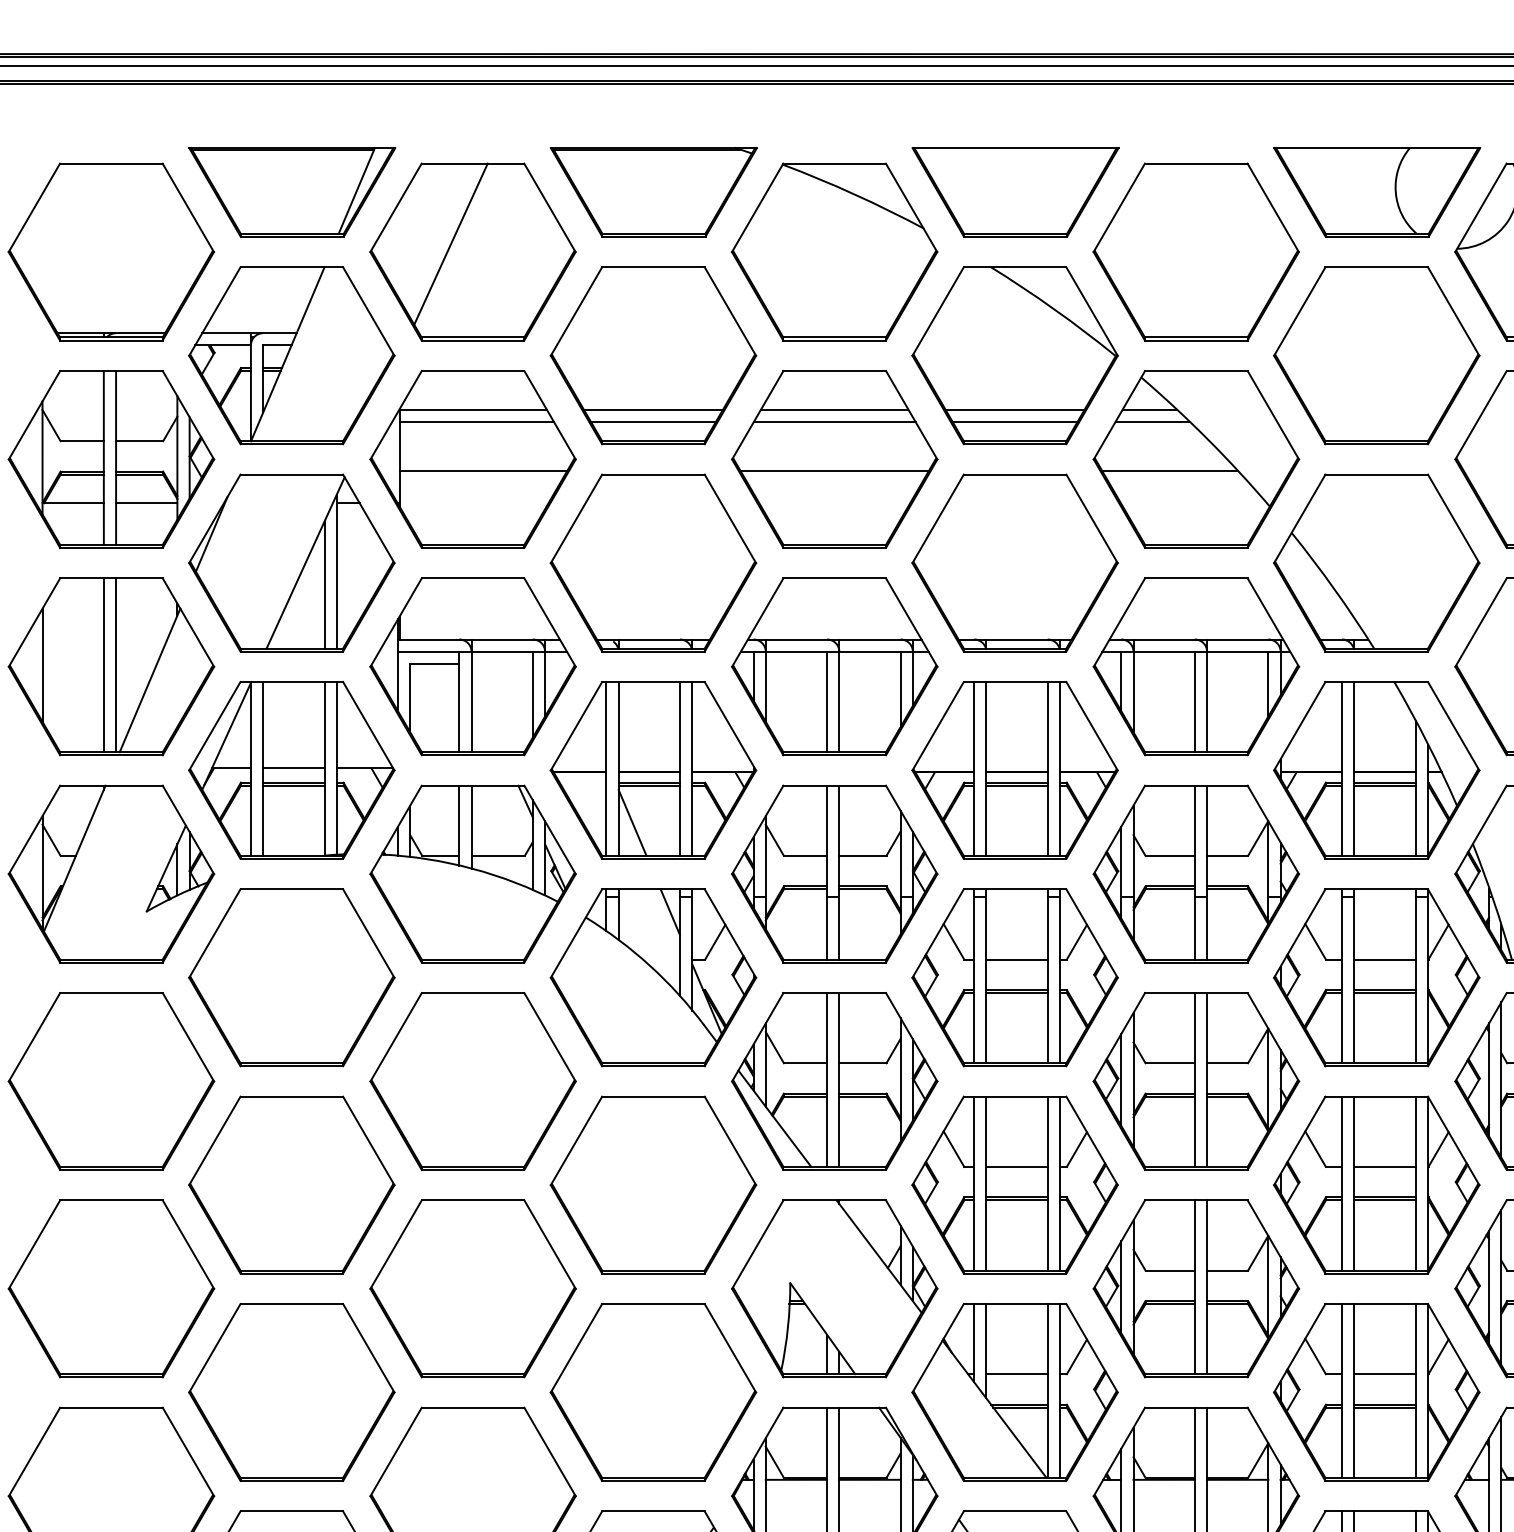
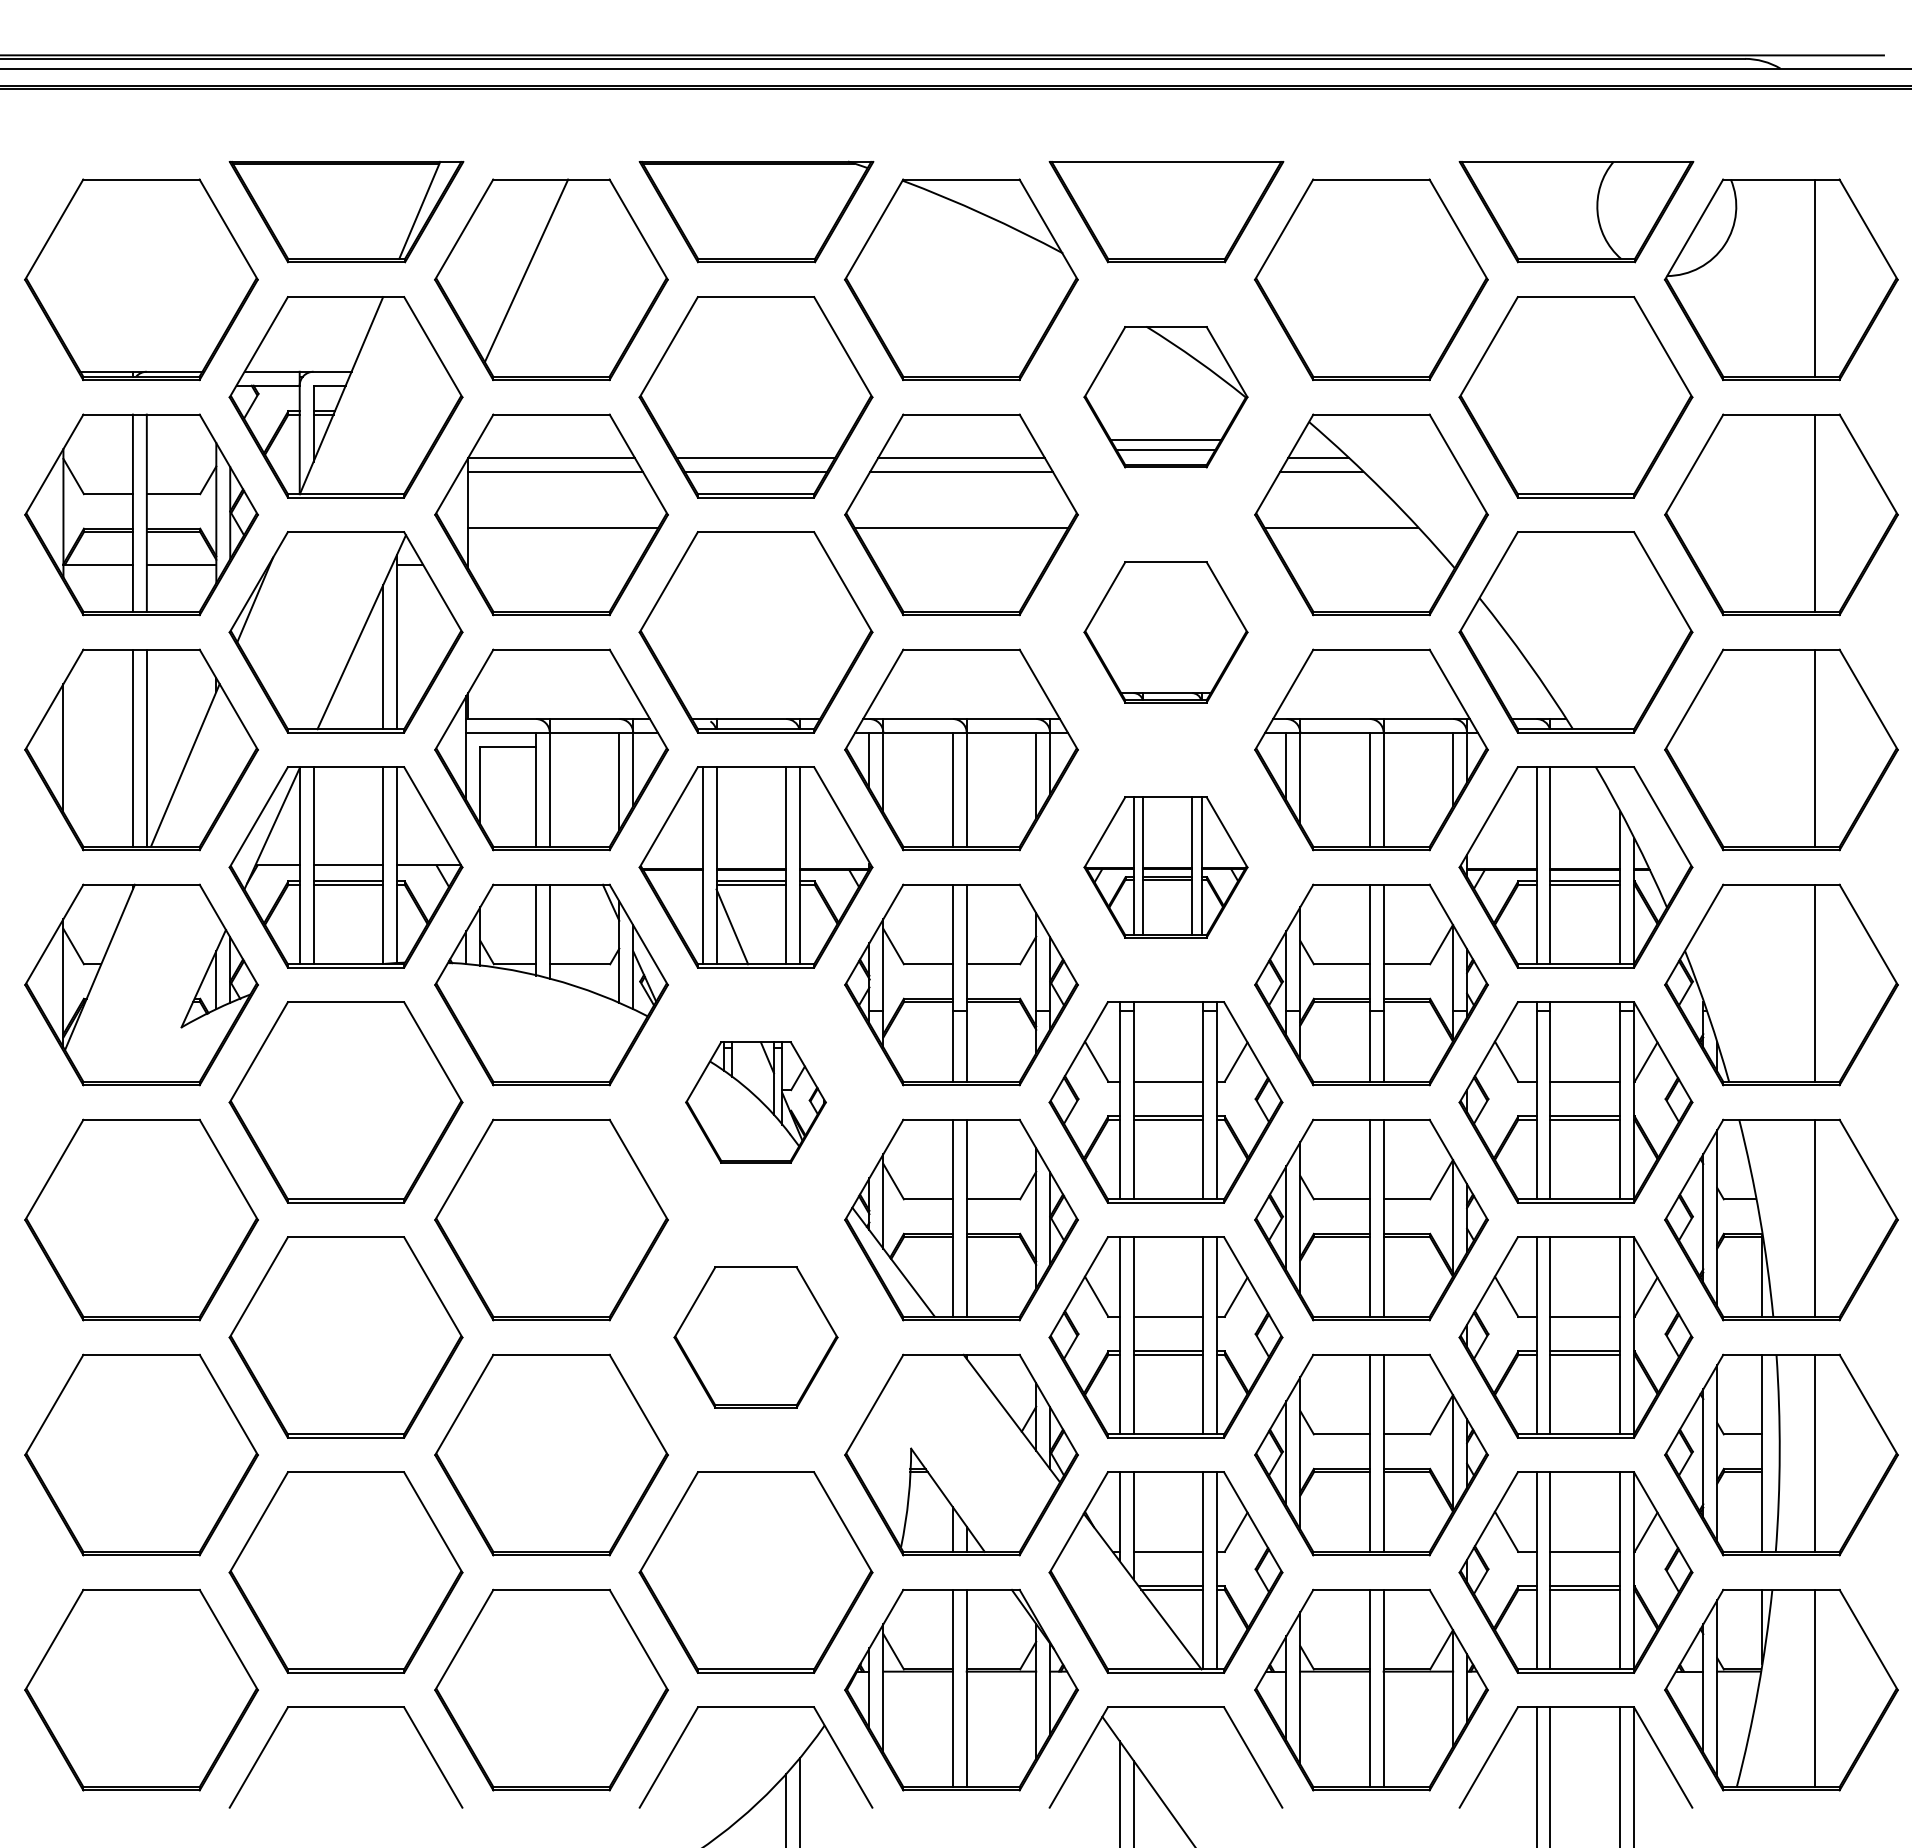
part: (1014, 355) -> (1165, 396), size x0.7
part: (1014, 563) -> (1165, 632), size x0.7
part: (1014, 770) -> (1165, 867), size x0.7
part: (652, 977) -> (755, 1102), size x0.6
part: (652, 1185) -> (755, 1337), size x0.7

